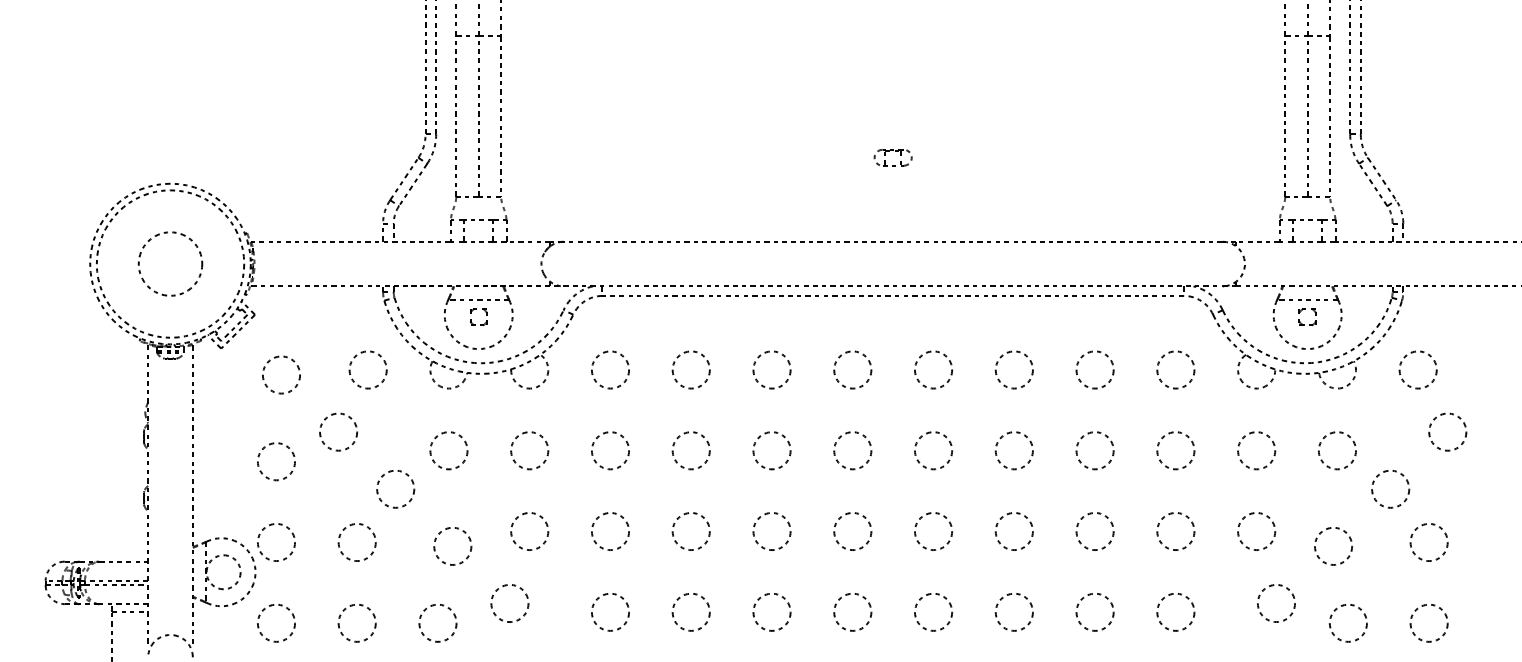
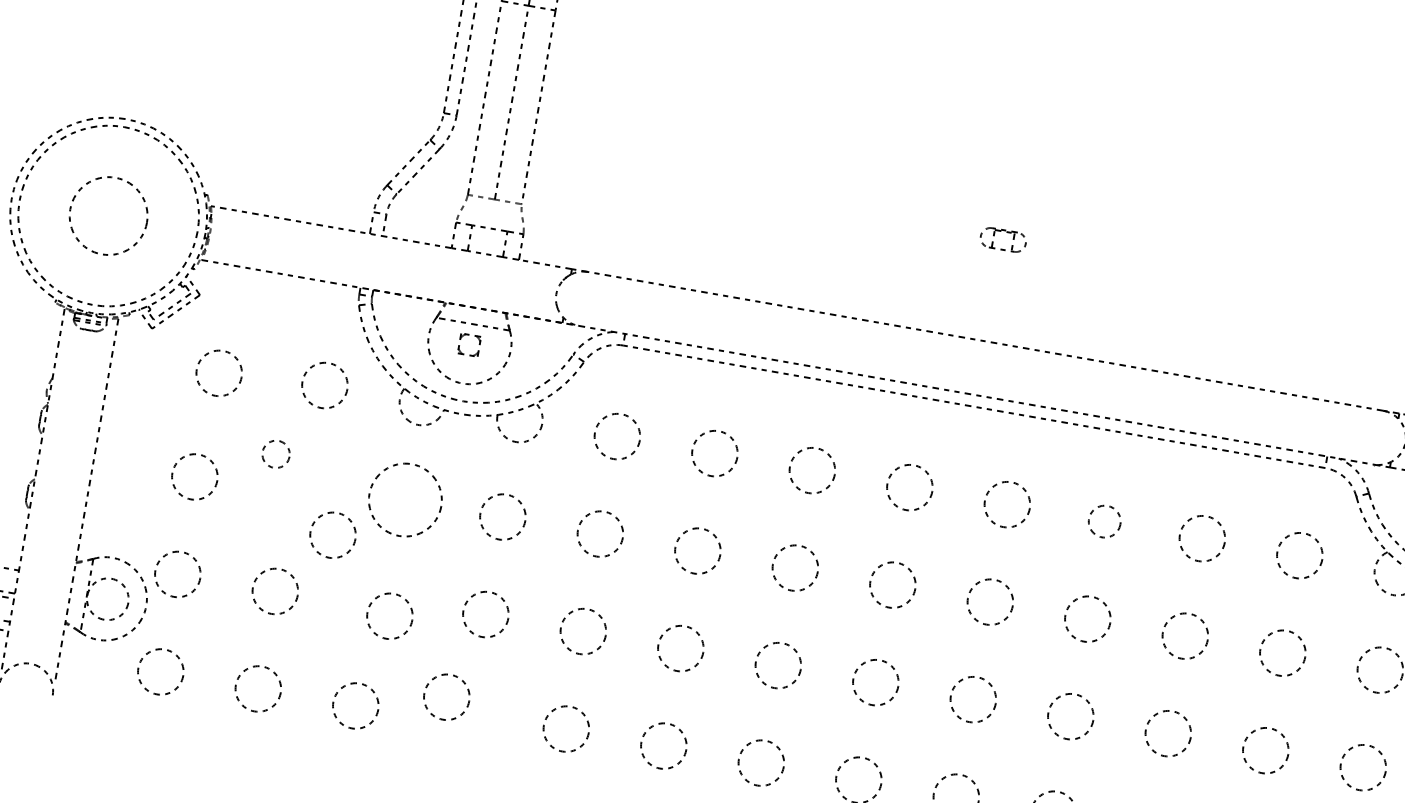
circle: (1013, 369) -> (1103, 520), size x0.7
circle: (338, 431) -> (276, 453), size x0.6
circle: (448, 450) -> (404, 499), size x1.6

